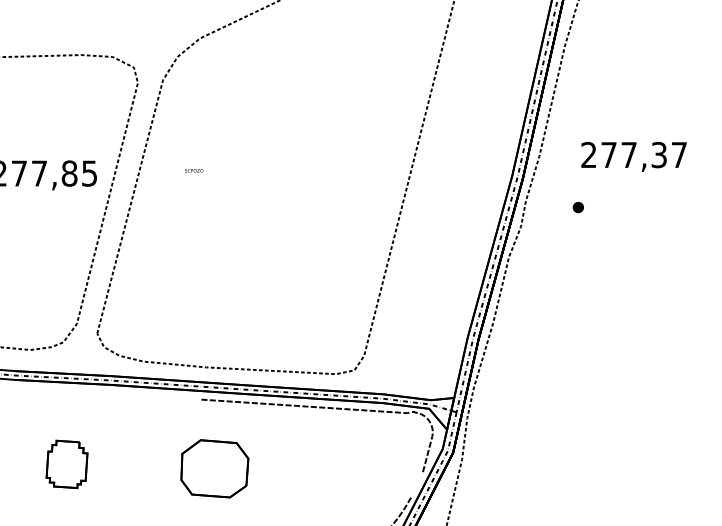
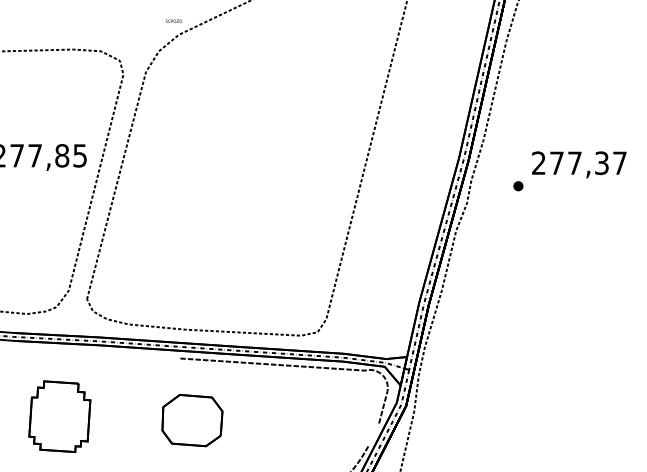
text: (634, 156) -> (579, 164), moved
text: (193, 169) -> (173, 20), moved
part: (66, 464) -> (59, 416), size x1.67

